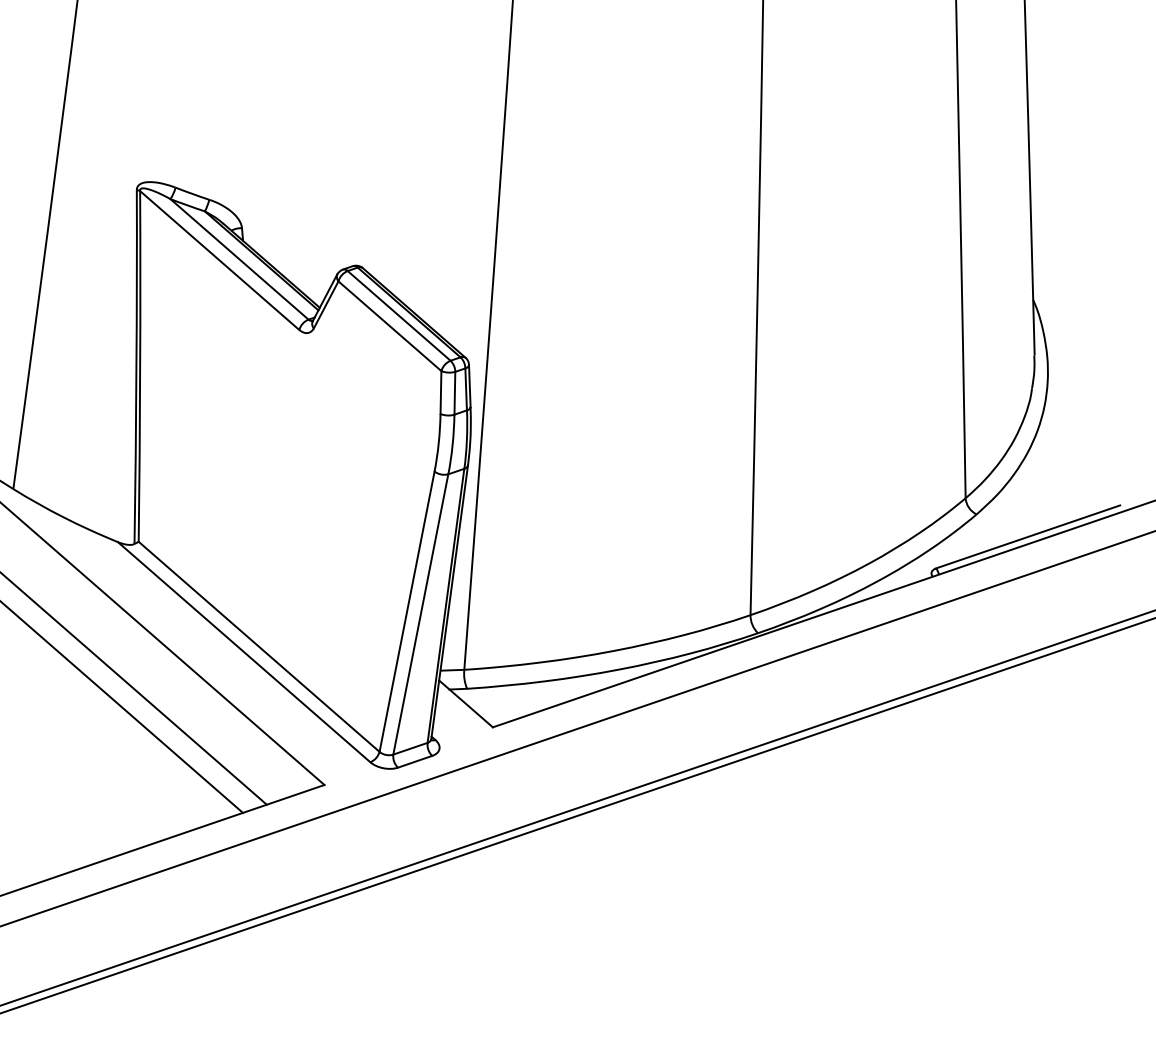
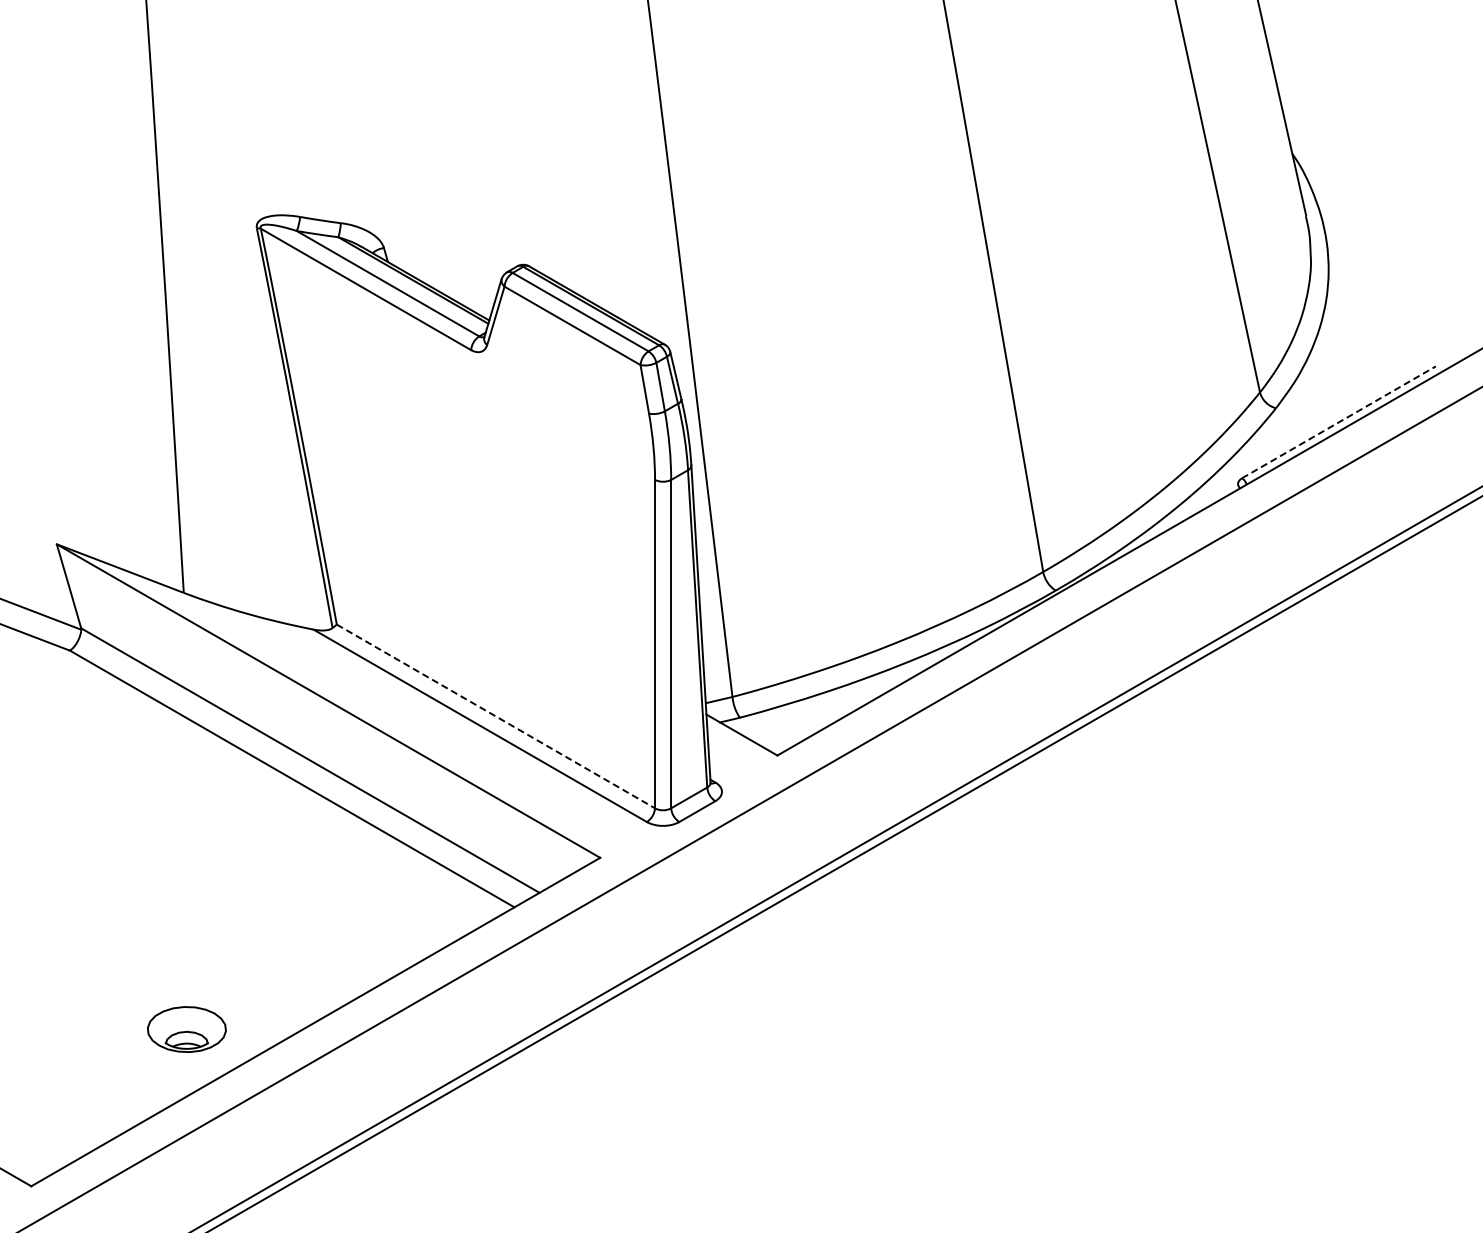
line: (1027, 537) -> (1338, 422), solid -> dashed
line: (258, 646) -> (495, 716), solid -> dashed

